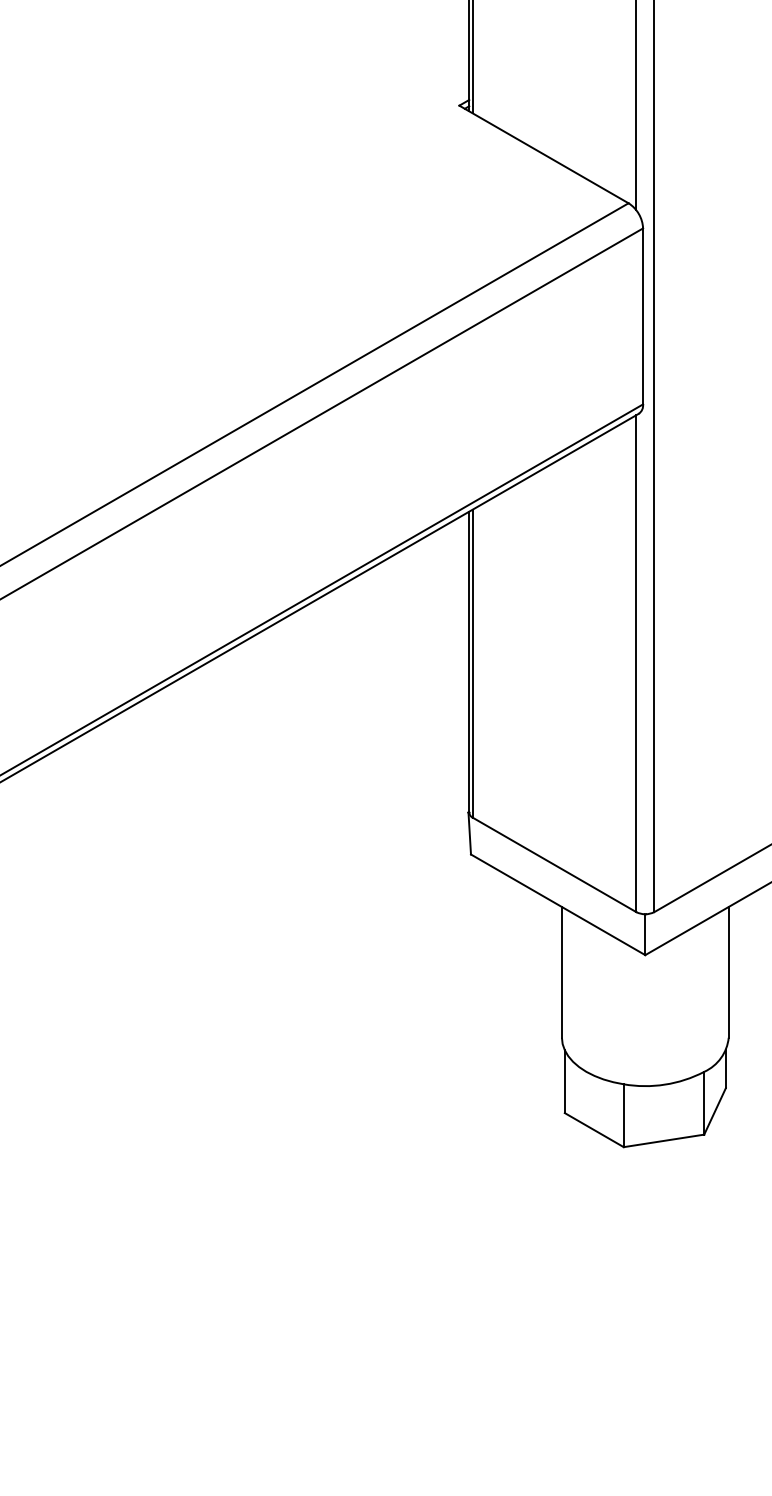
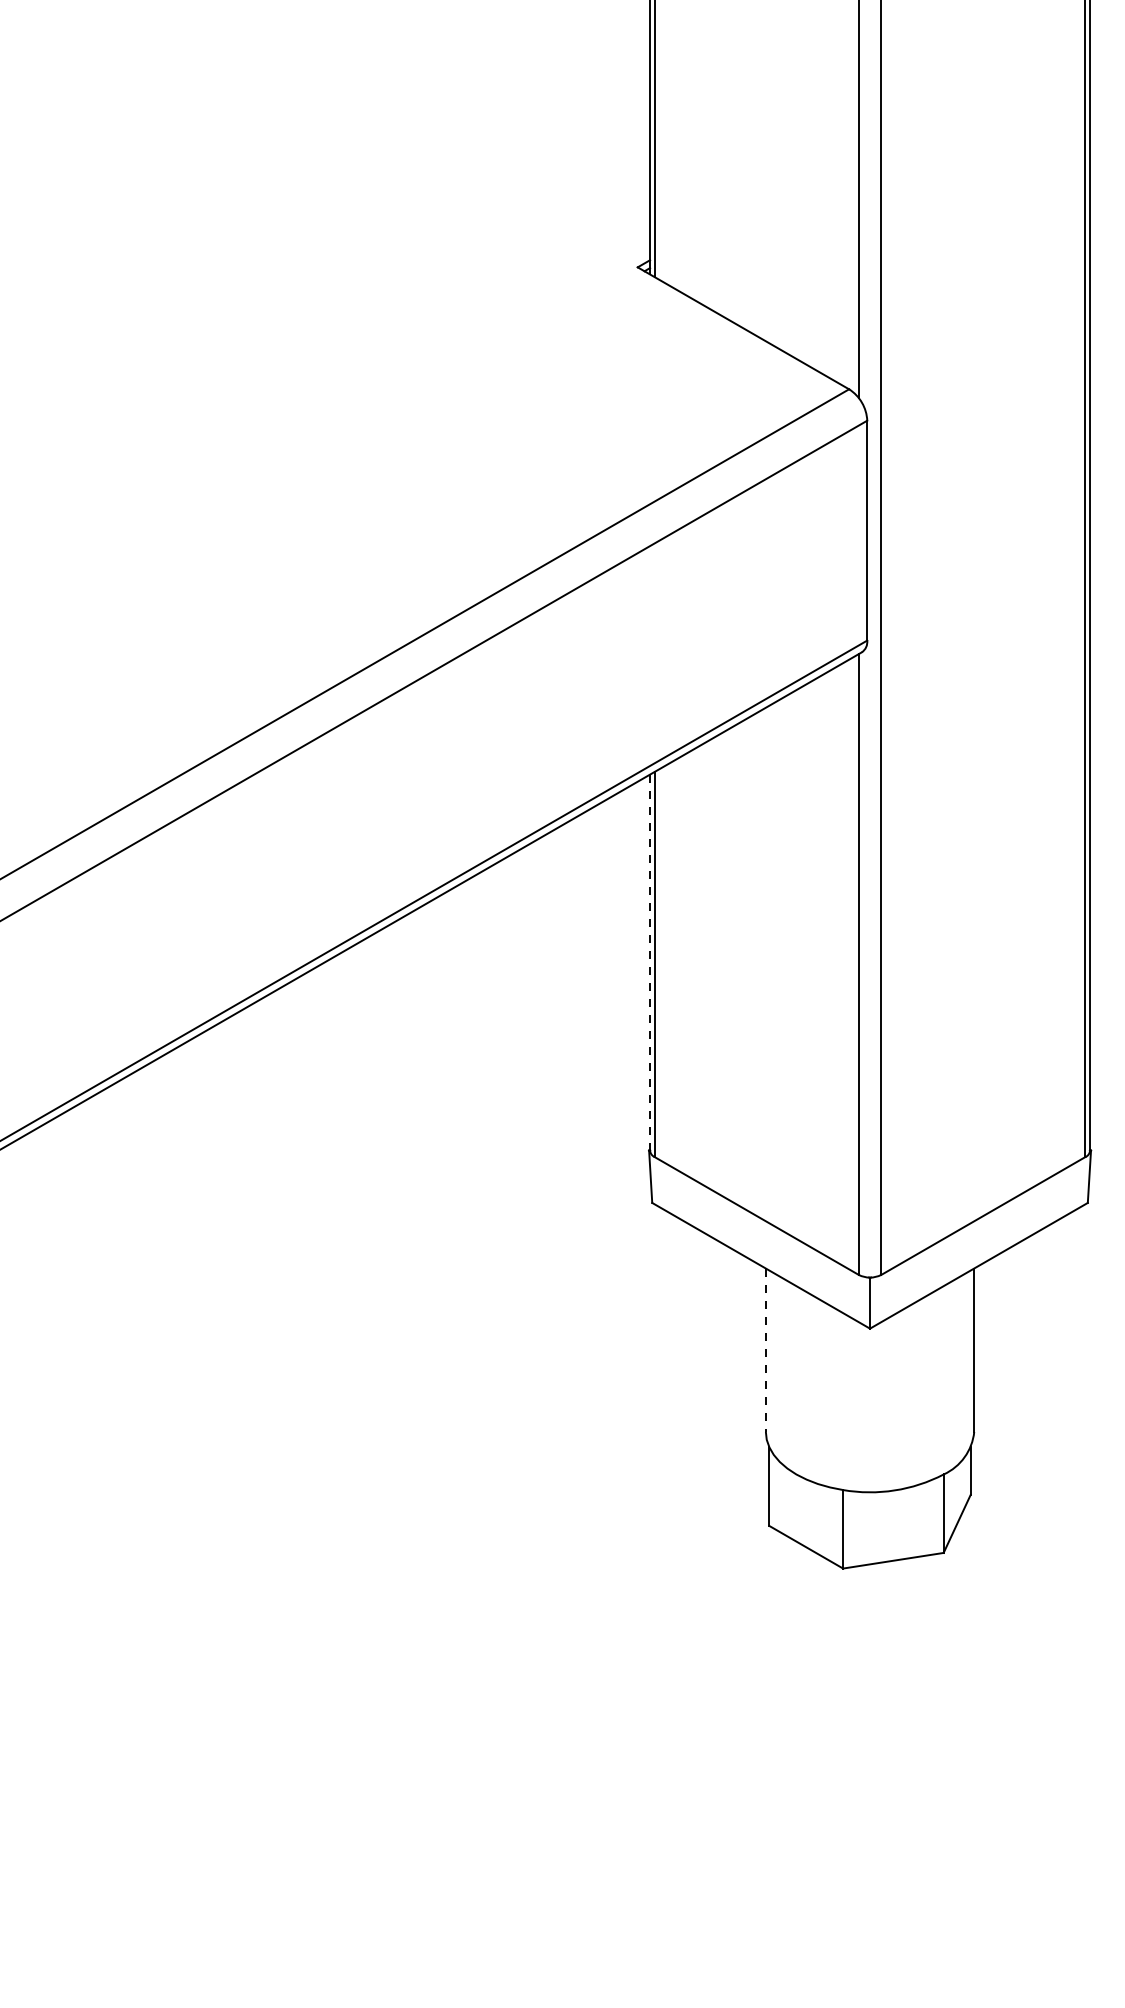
line: (469, 662) -> (650, 963), solid -> dashed
line: (561, 972) -> (765, 1350), solid -> dashed

